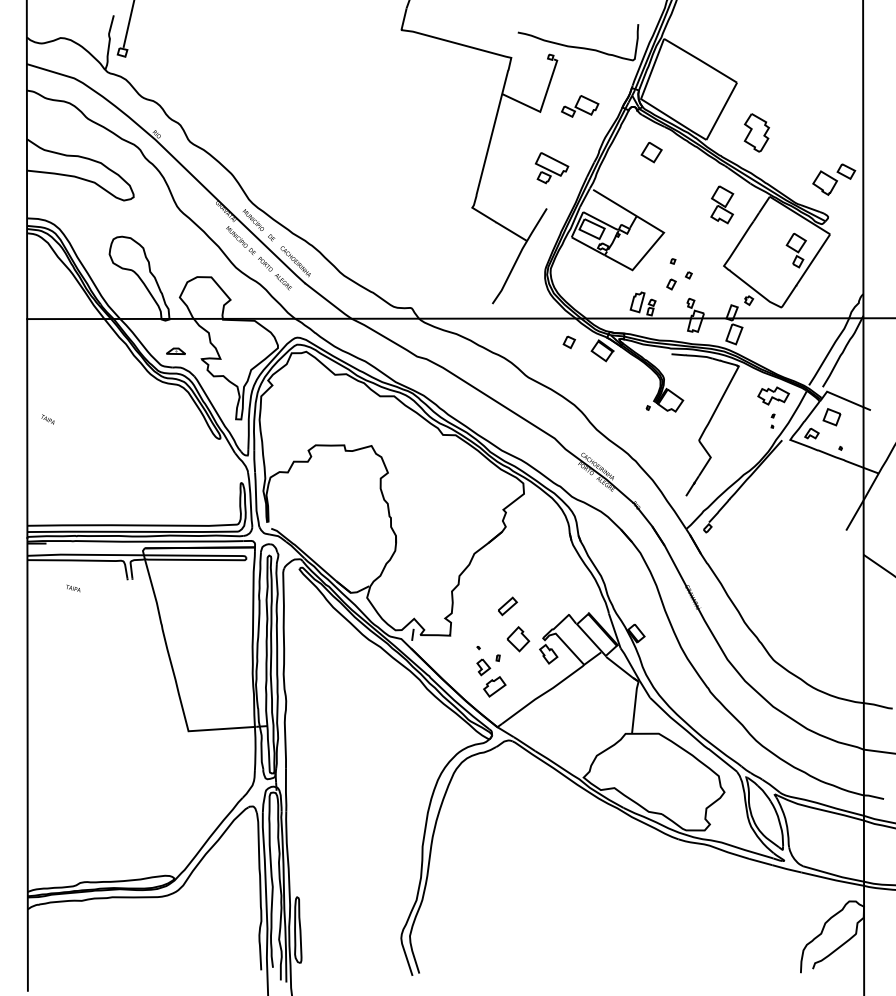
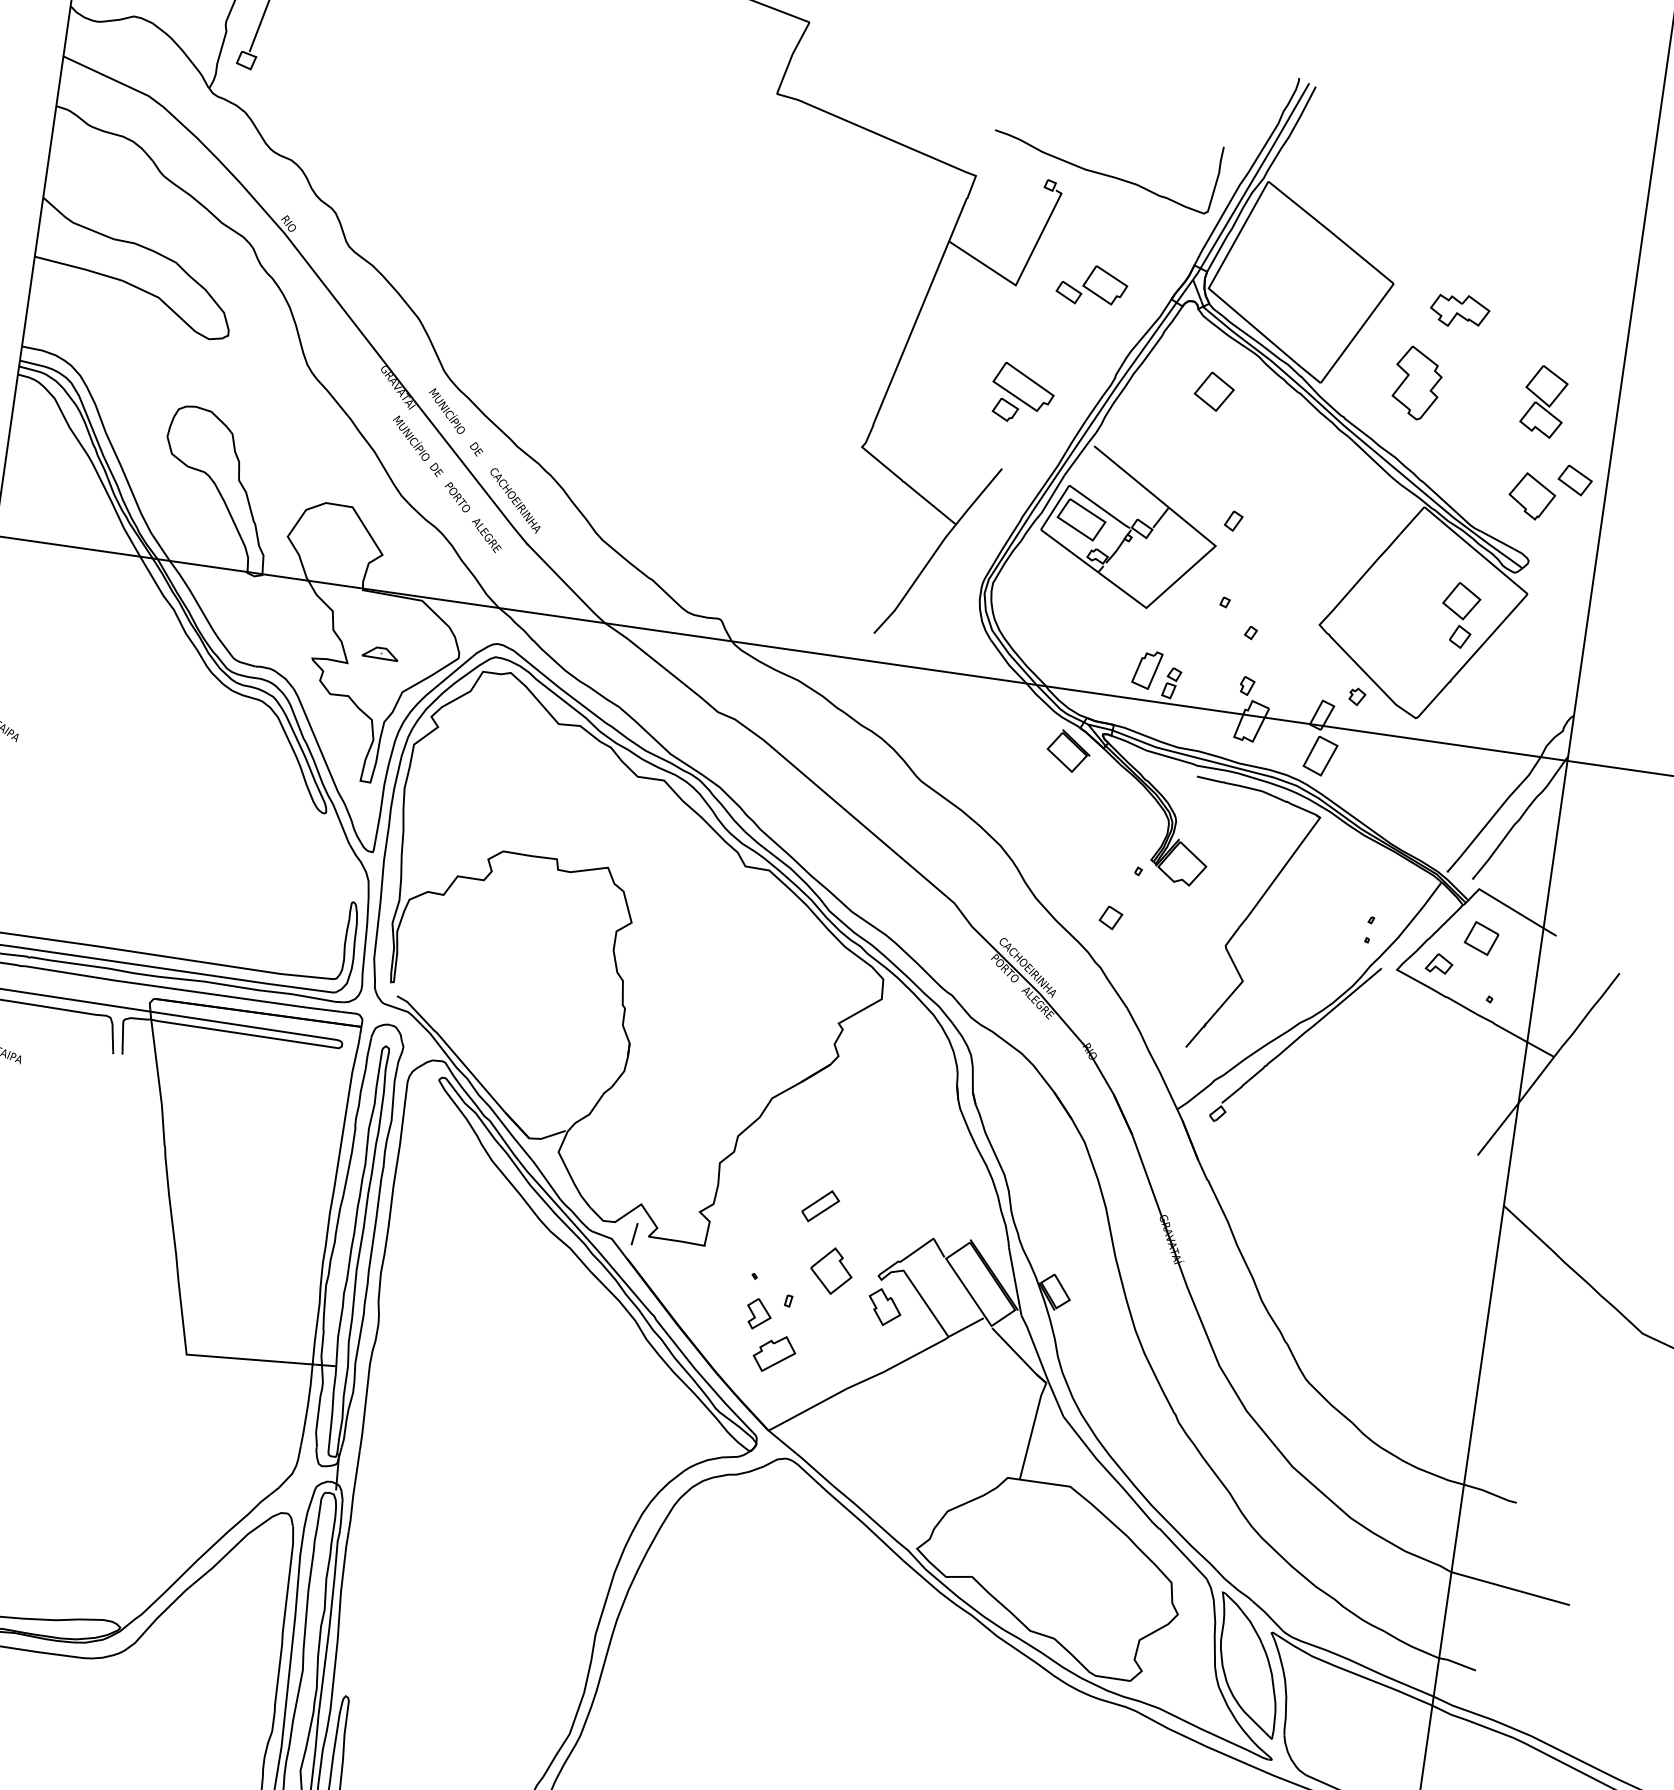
part: (722, 204) -> (1544, 401), moved
part: (671, 284) -> (1233, 521), moved
part: (568, 342) -> (1109, 917), moved
part: (175, 350) -> (379, 651), moved
part: (773, 395) -> (1459, 310), moved

